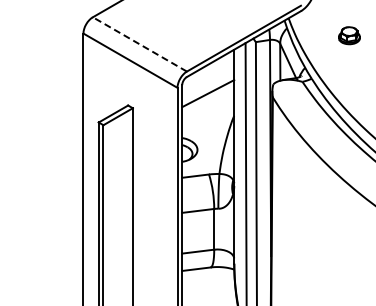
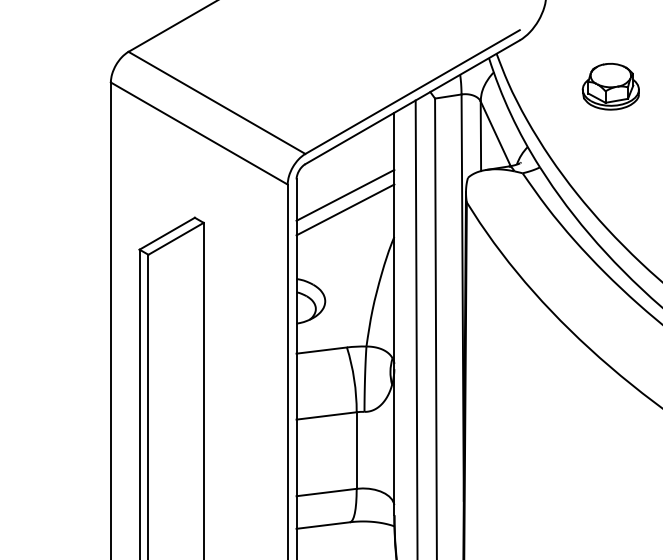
part: (349, 35) -> (611, 86), size x1.43
line: (139, 44) -> (216, 103), dashed -> solid
line: (208, 100) -> (345, 208), added

